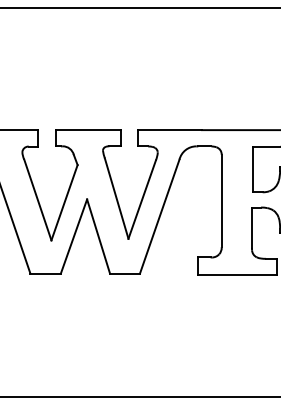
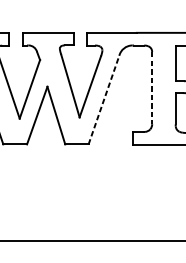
line: (221, 201) -> (151, 88), solid -> dashed
line: (159, 216) -> (103, 100), solid -> dashed

